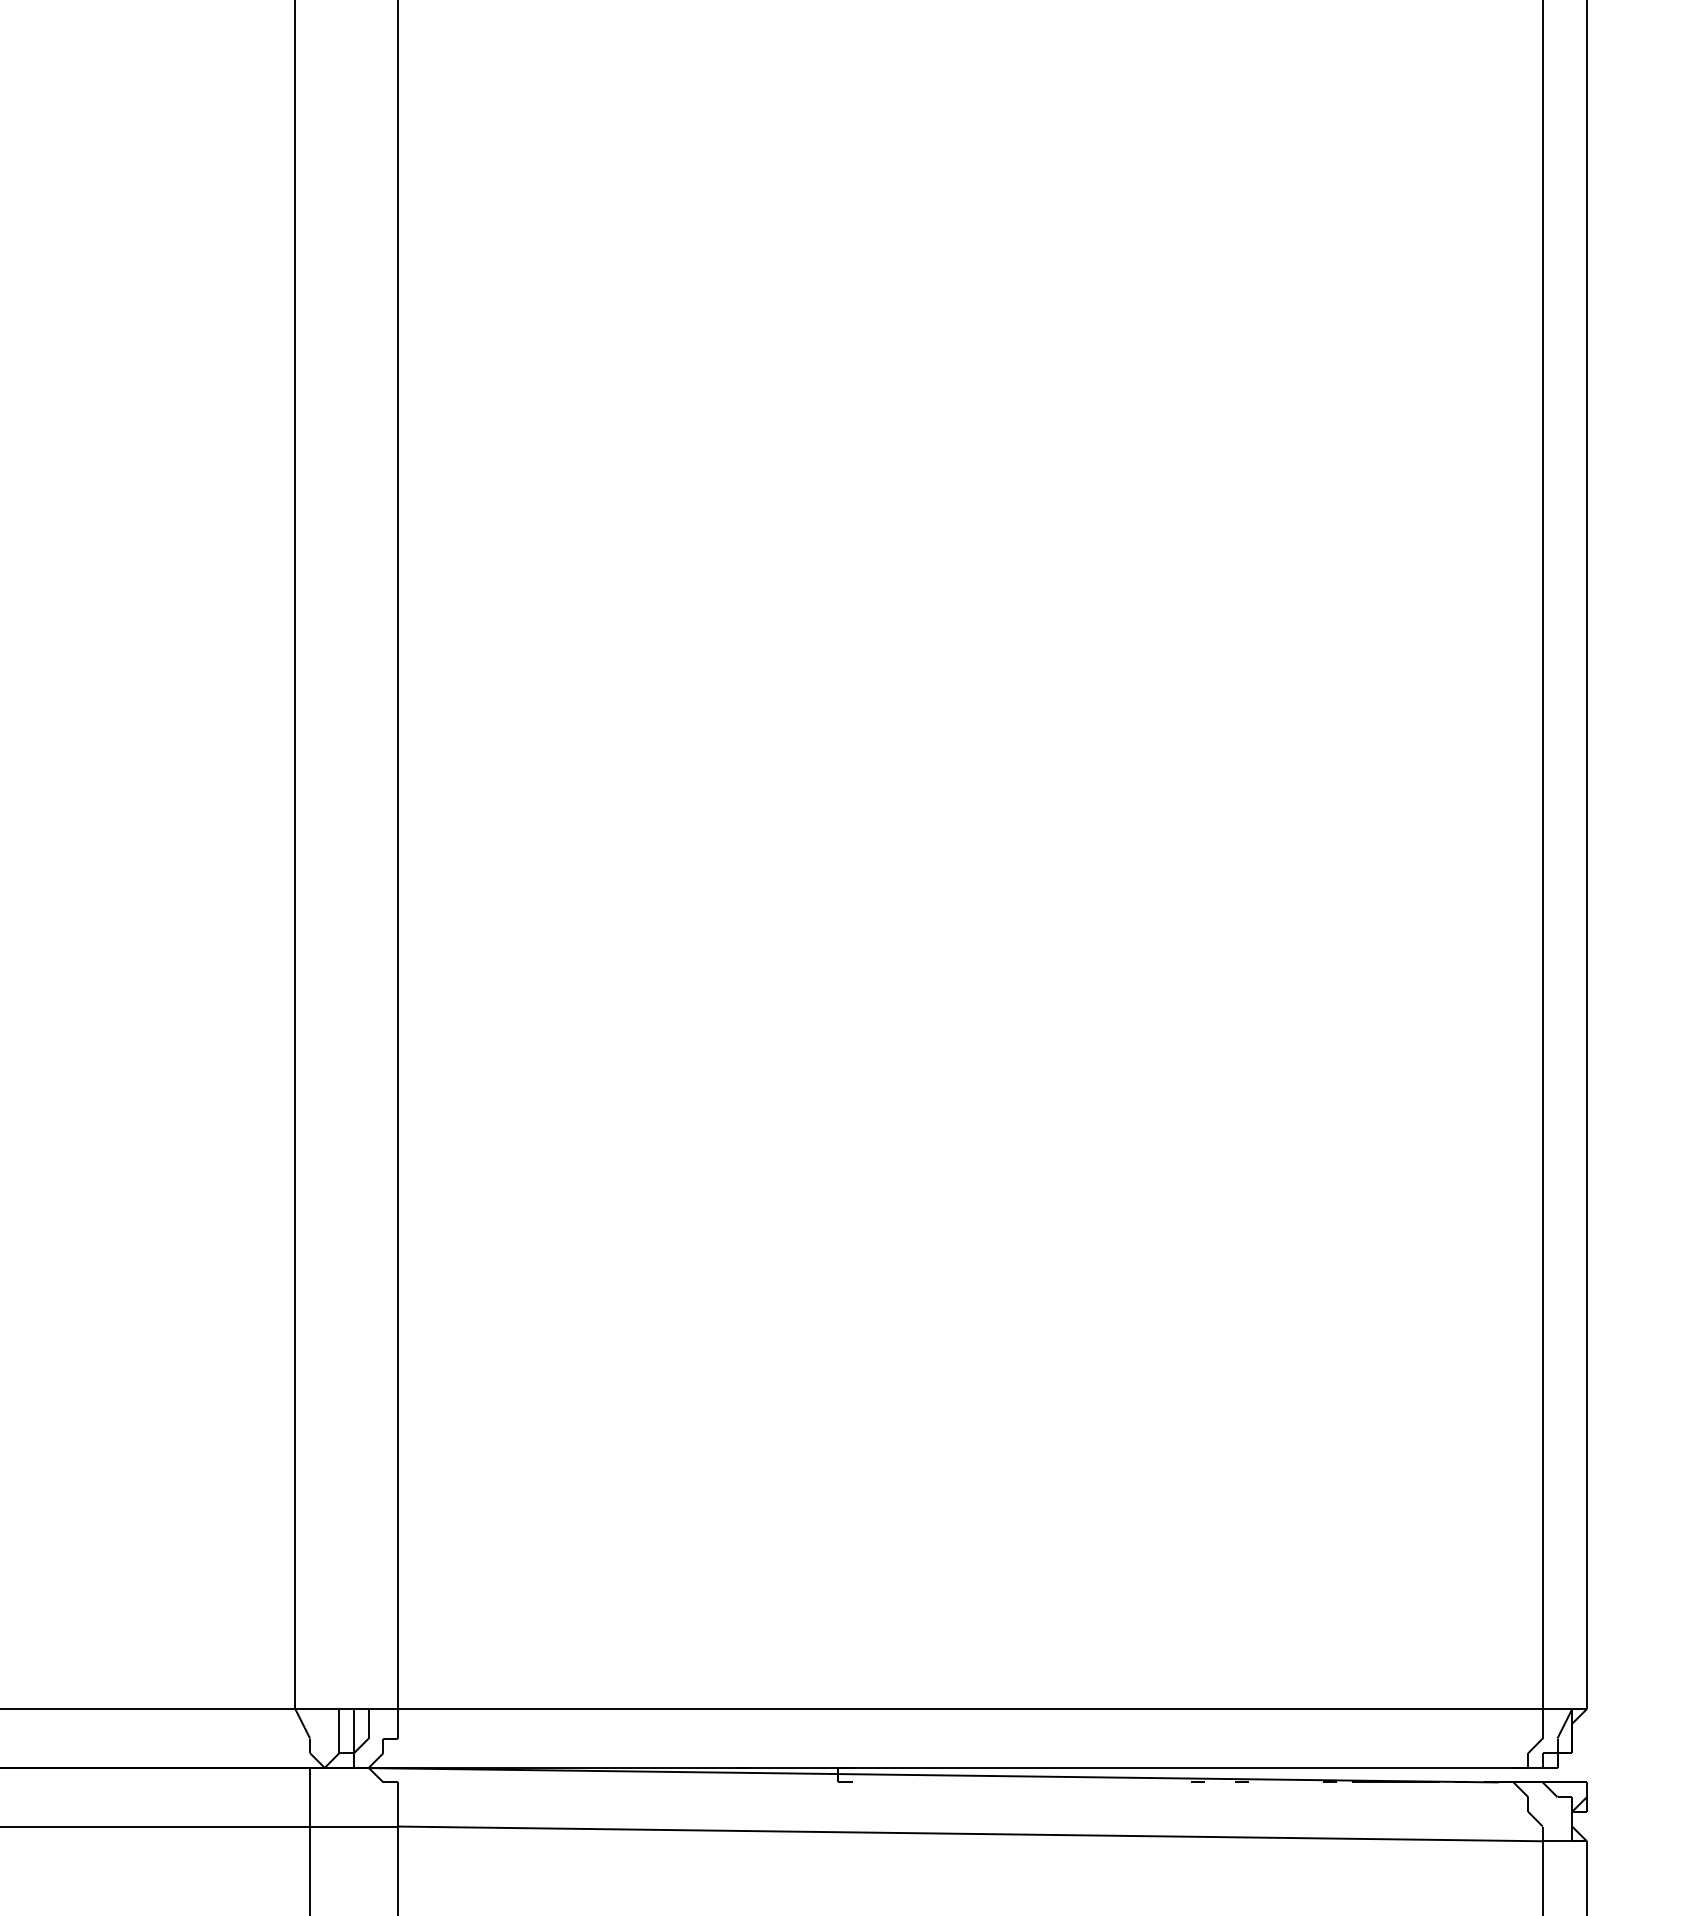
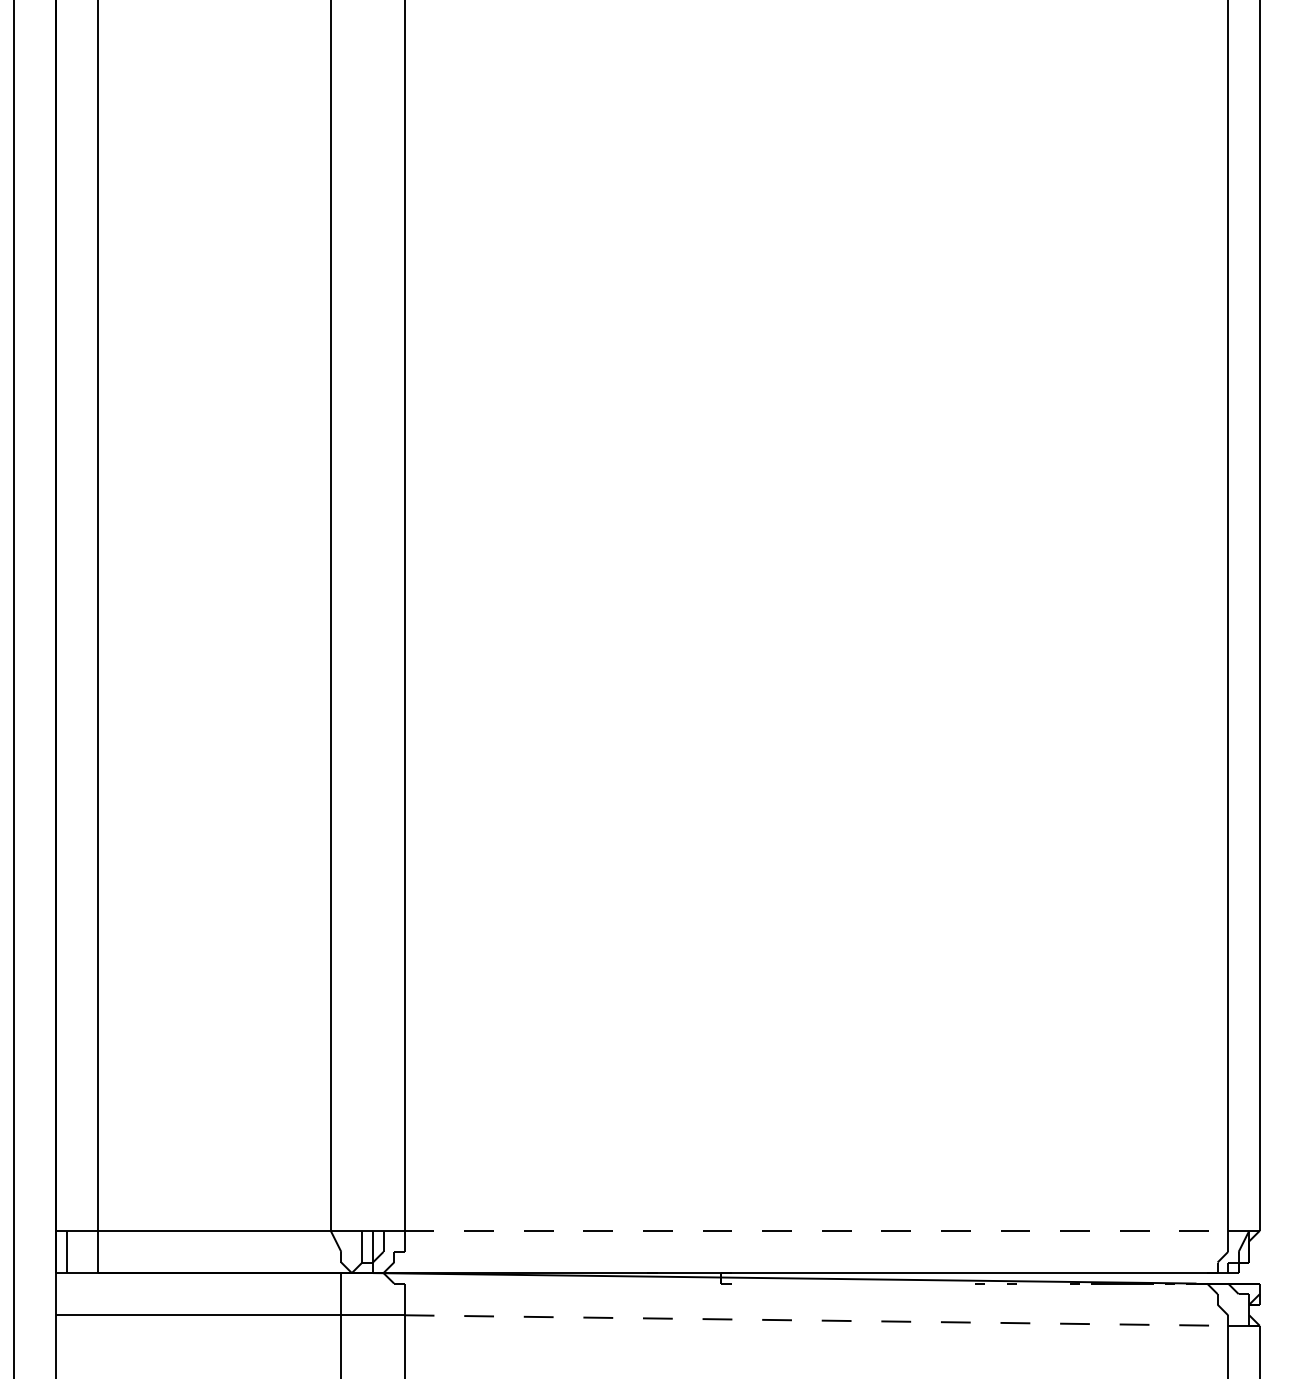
line: (970, 1708) -> (816, 1230), solid -> dashed
line: (970, 1833) -> (816, 1320), solid -> dashed

